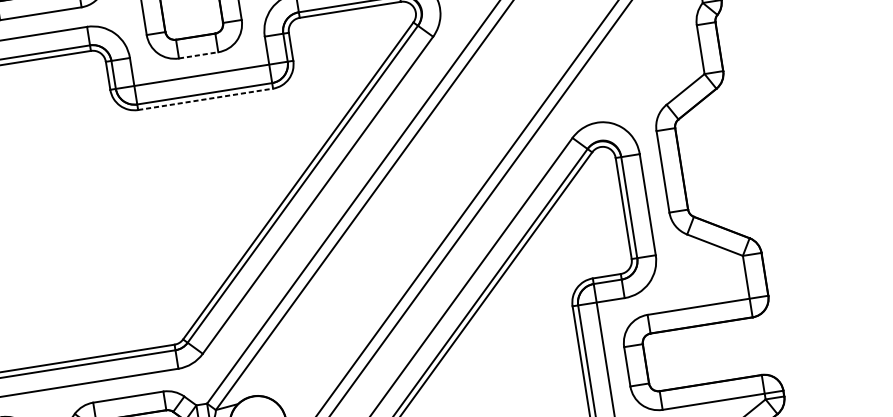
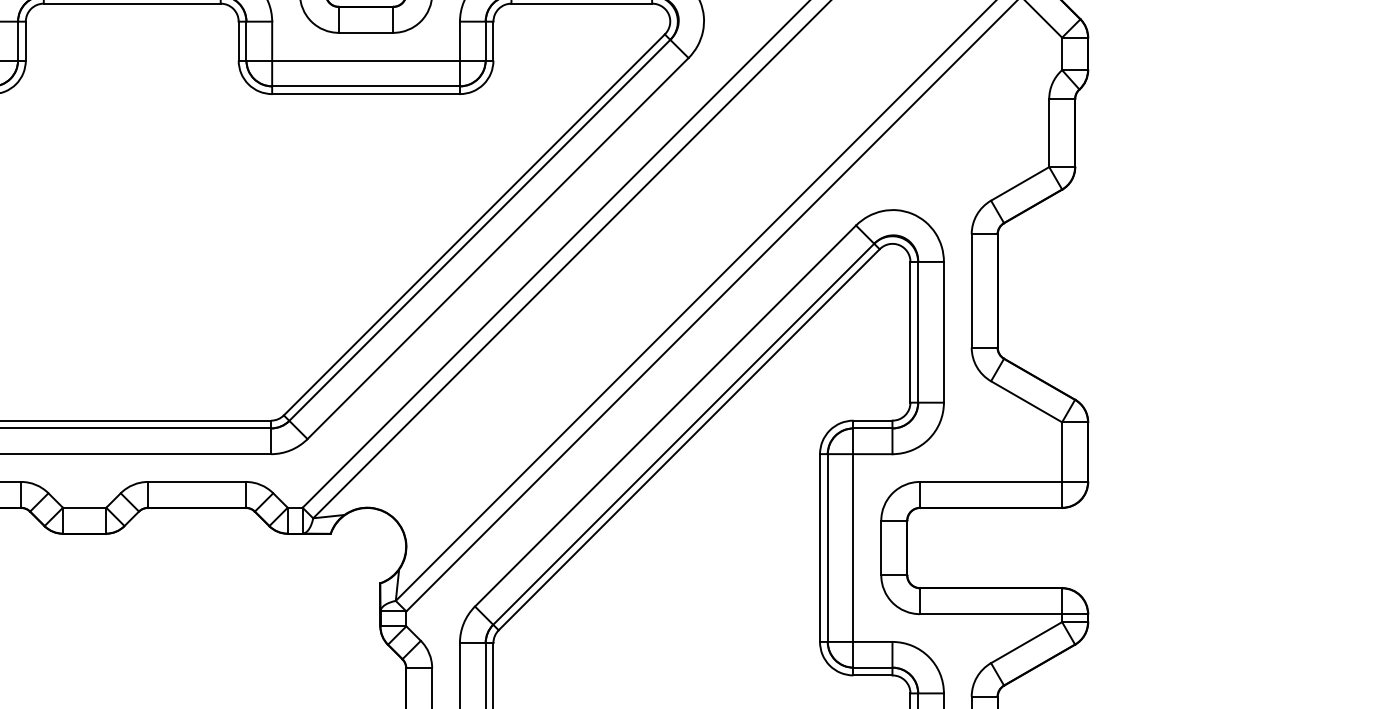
line: (198, 55) -> (366, 32), dashed -> solid
line: (205, 99) -> (366, 94), dashed -> solid

